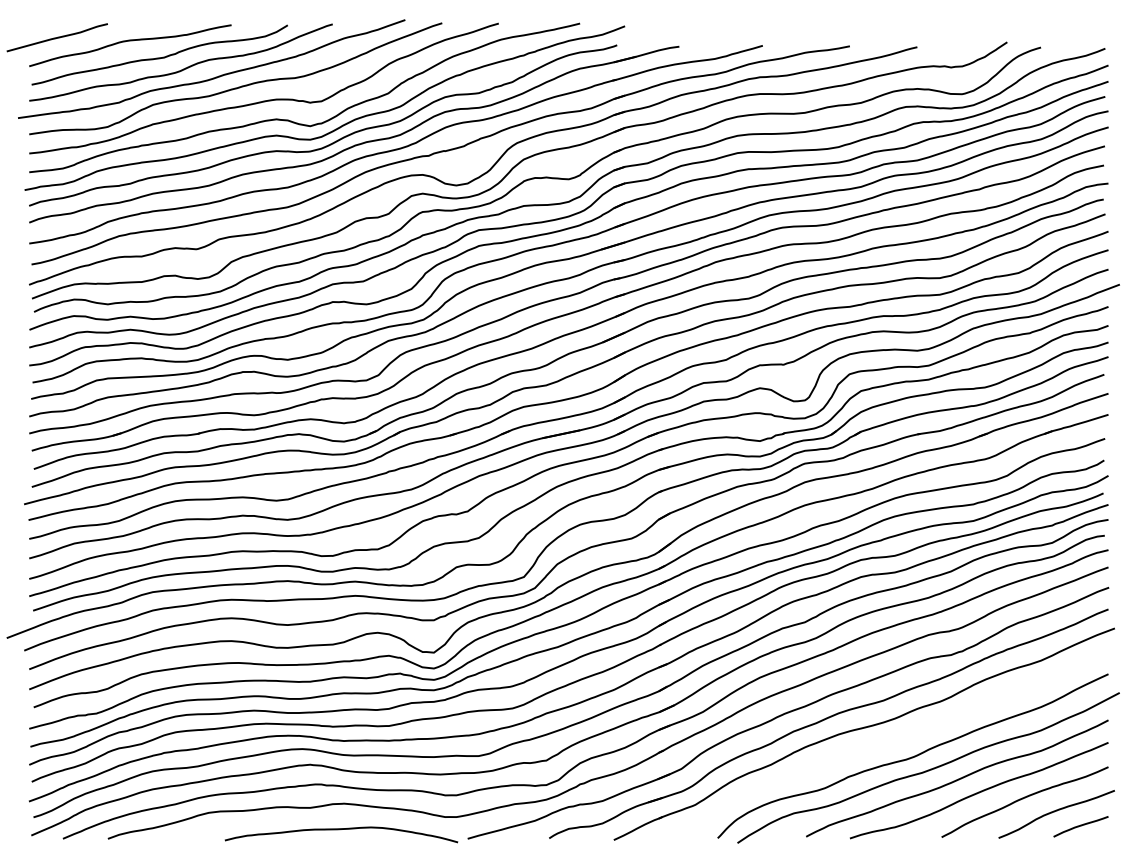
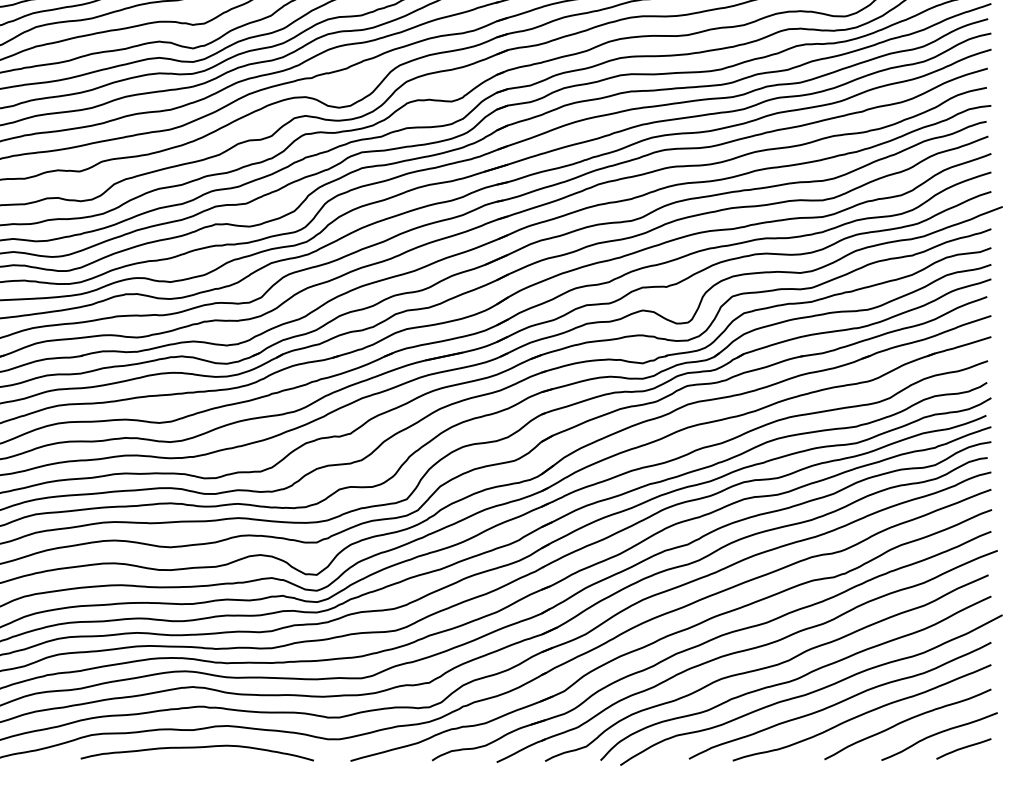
curve: (883, 745) -> (766, 667), added
curve: (340, 830) -> (196, 748), moved

